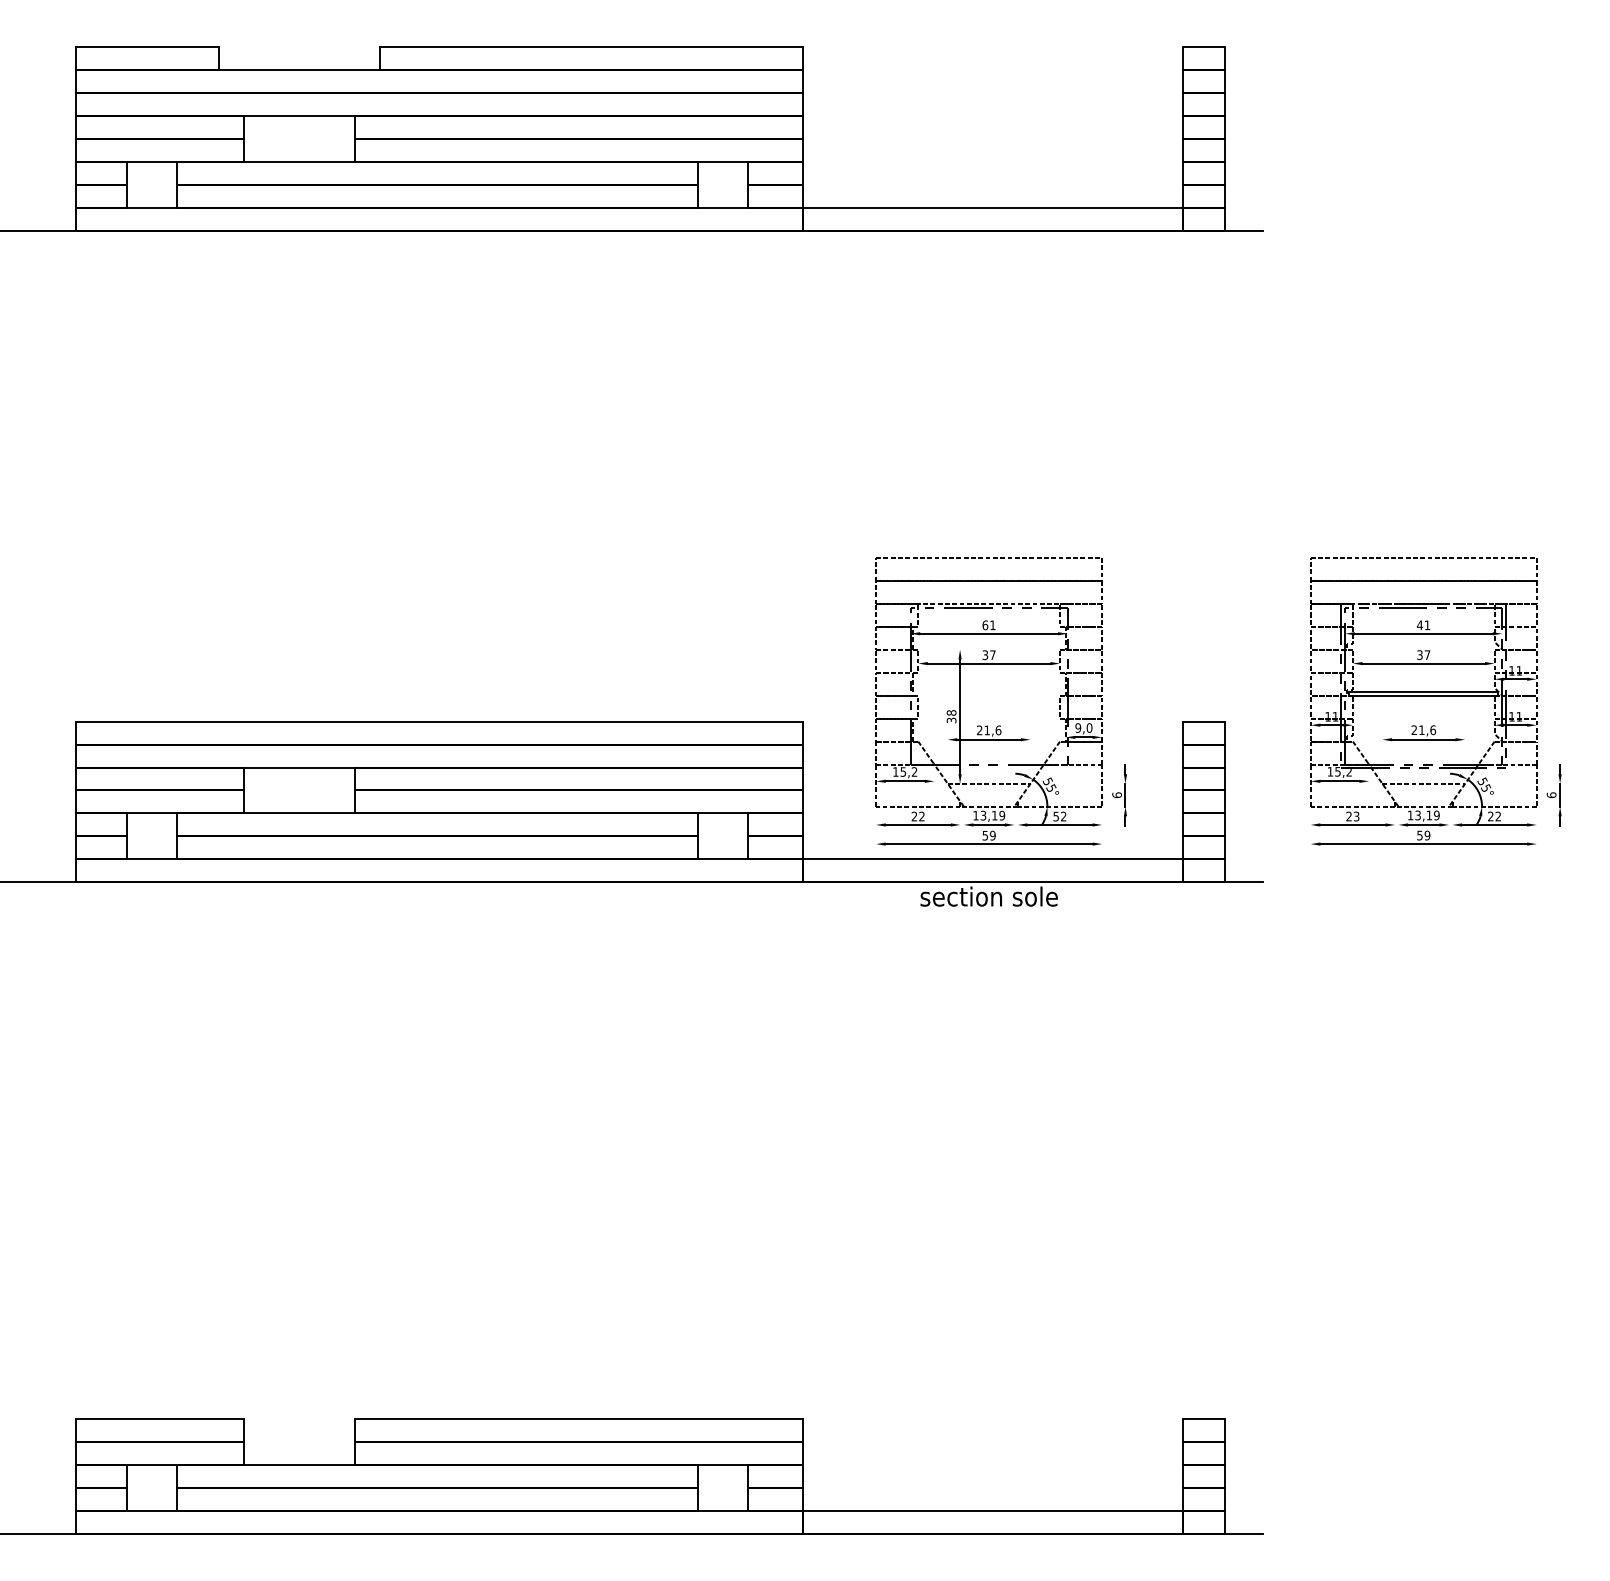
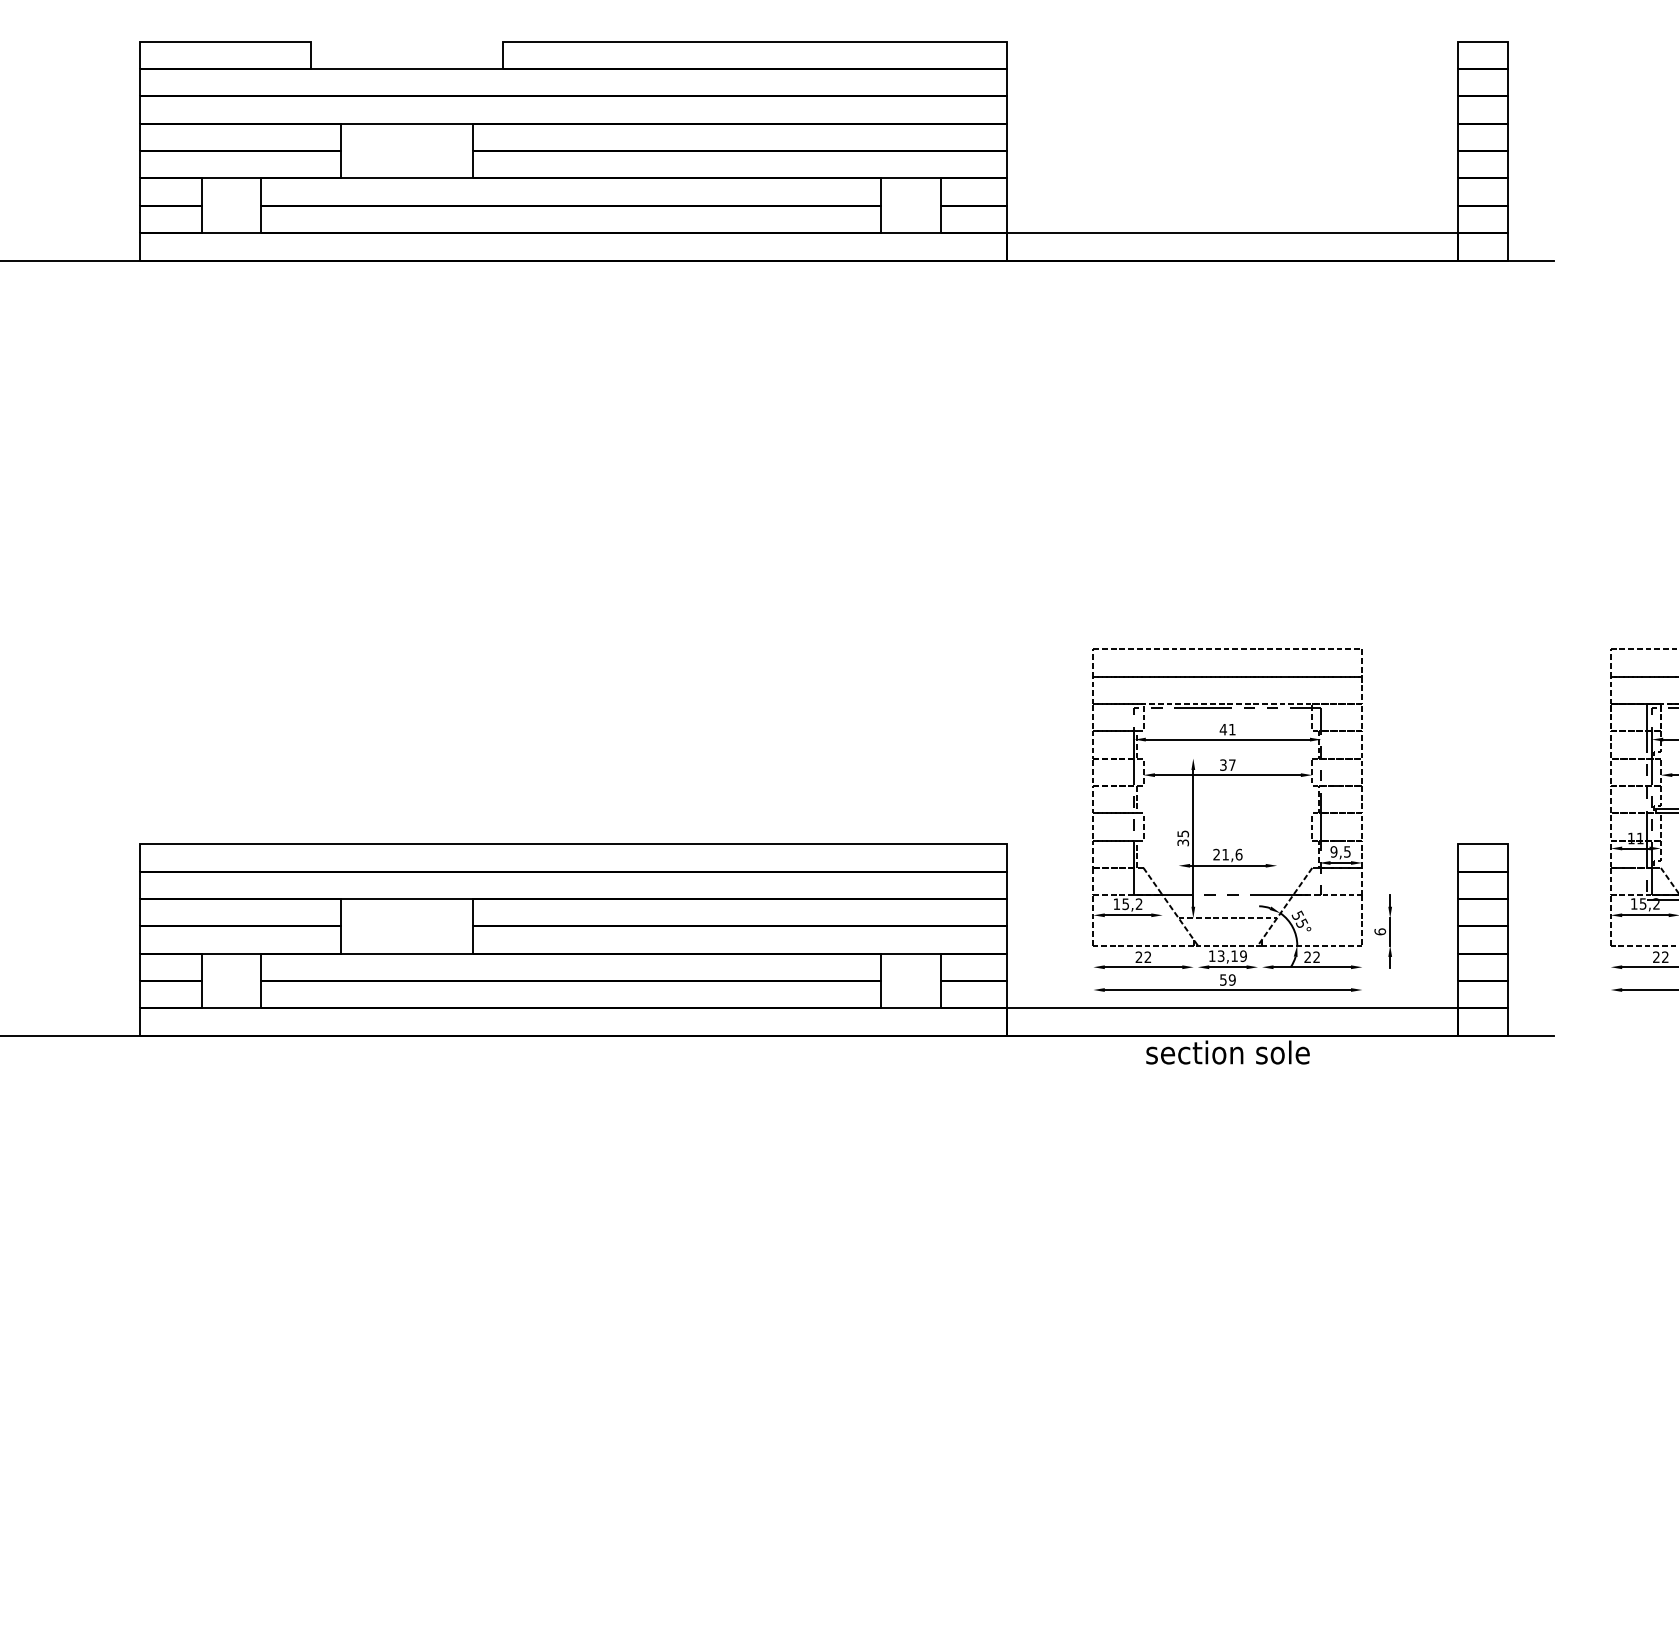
text: (985, 625) -> (1223, 729), 61 -> 41
text: (951, 712) -> (1183, 833), 38 -> 35
text: (1089, 727) -> (1347, 851), 9,0 -> 9,5
text: (1055, 816) -> (1306, 957), 52 -> 22
text: (1356, 816) -> (1665, 957), 23 -> 22

